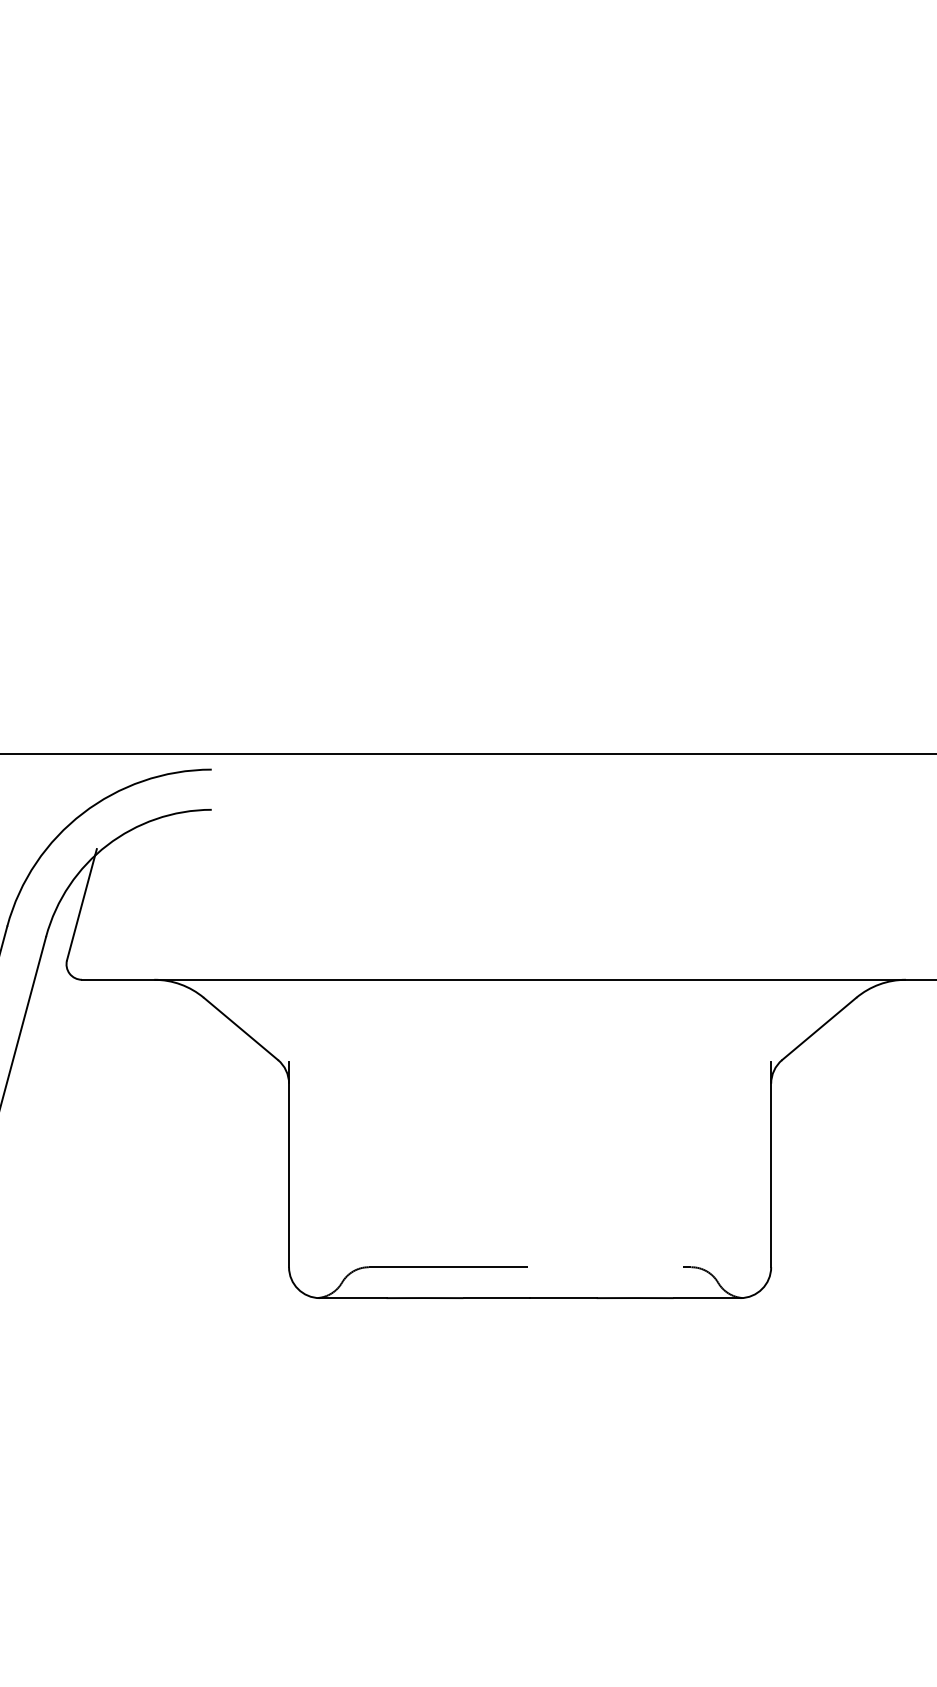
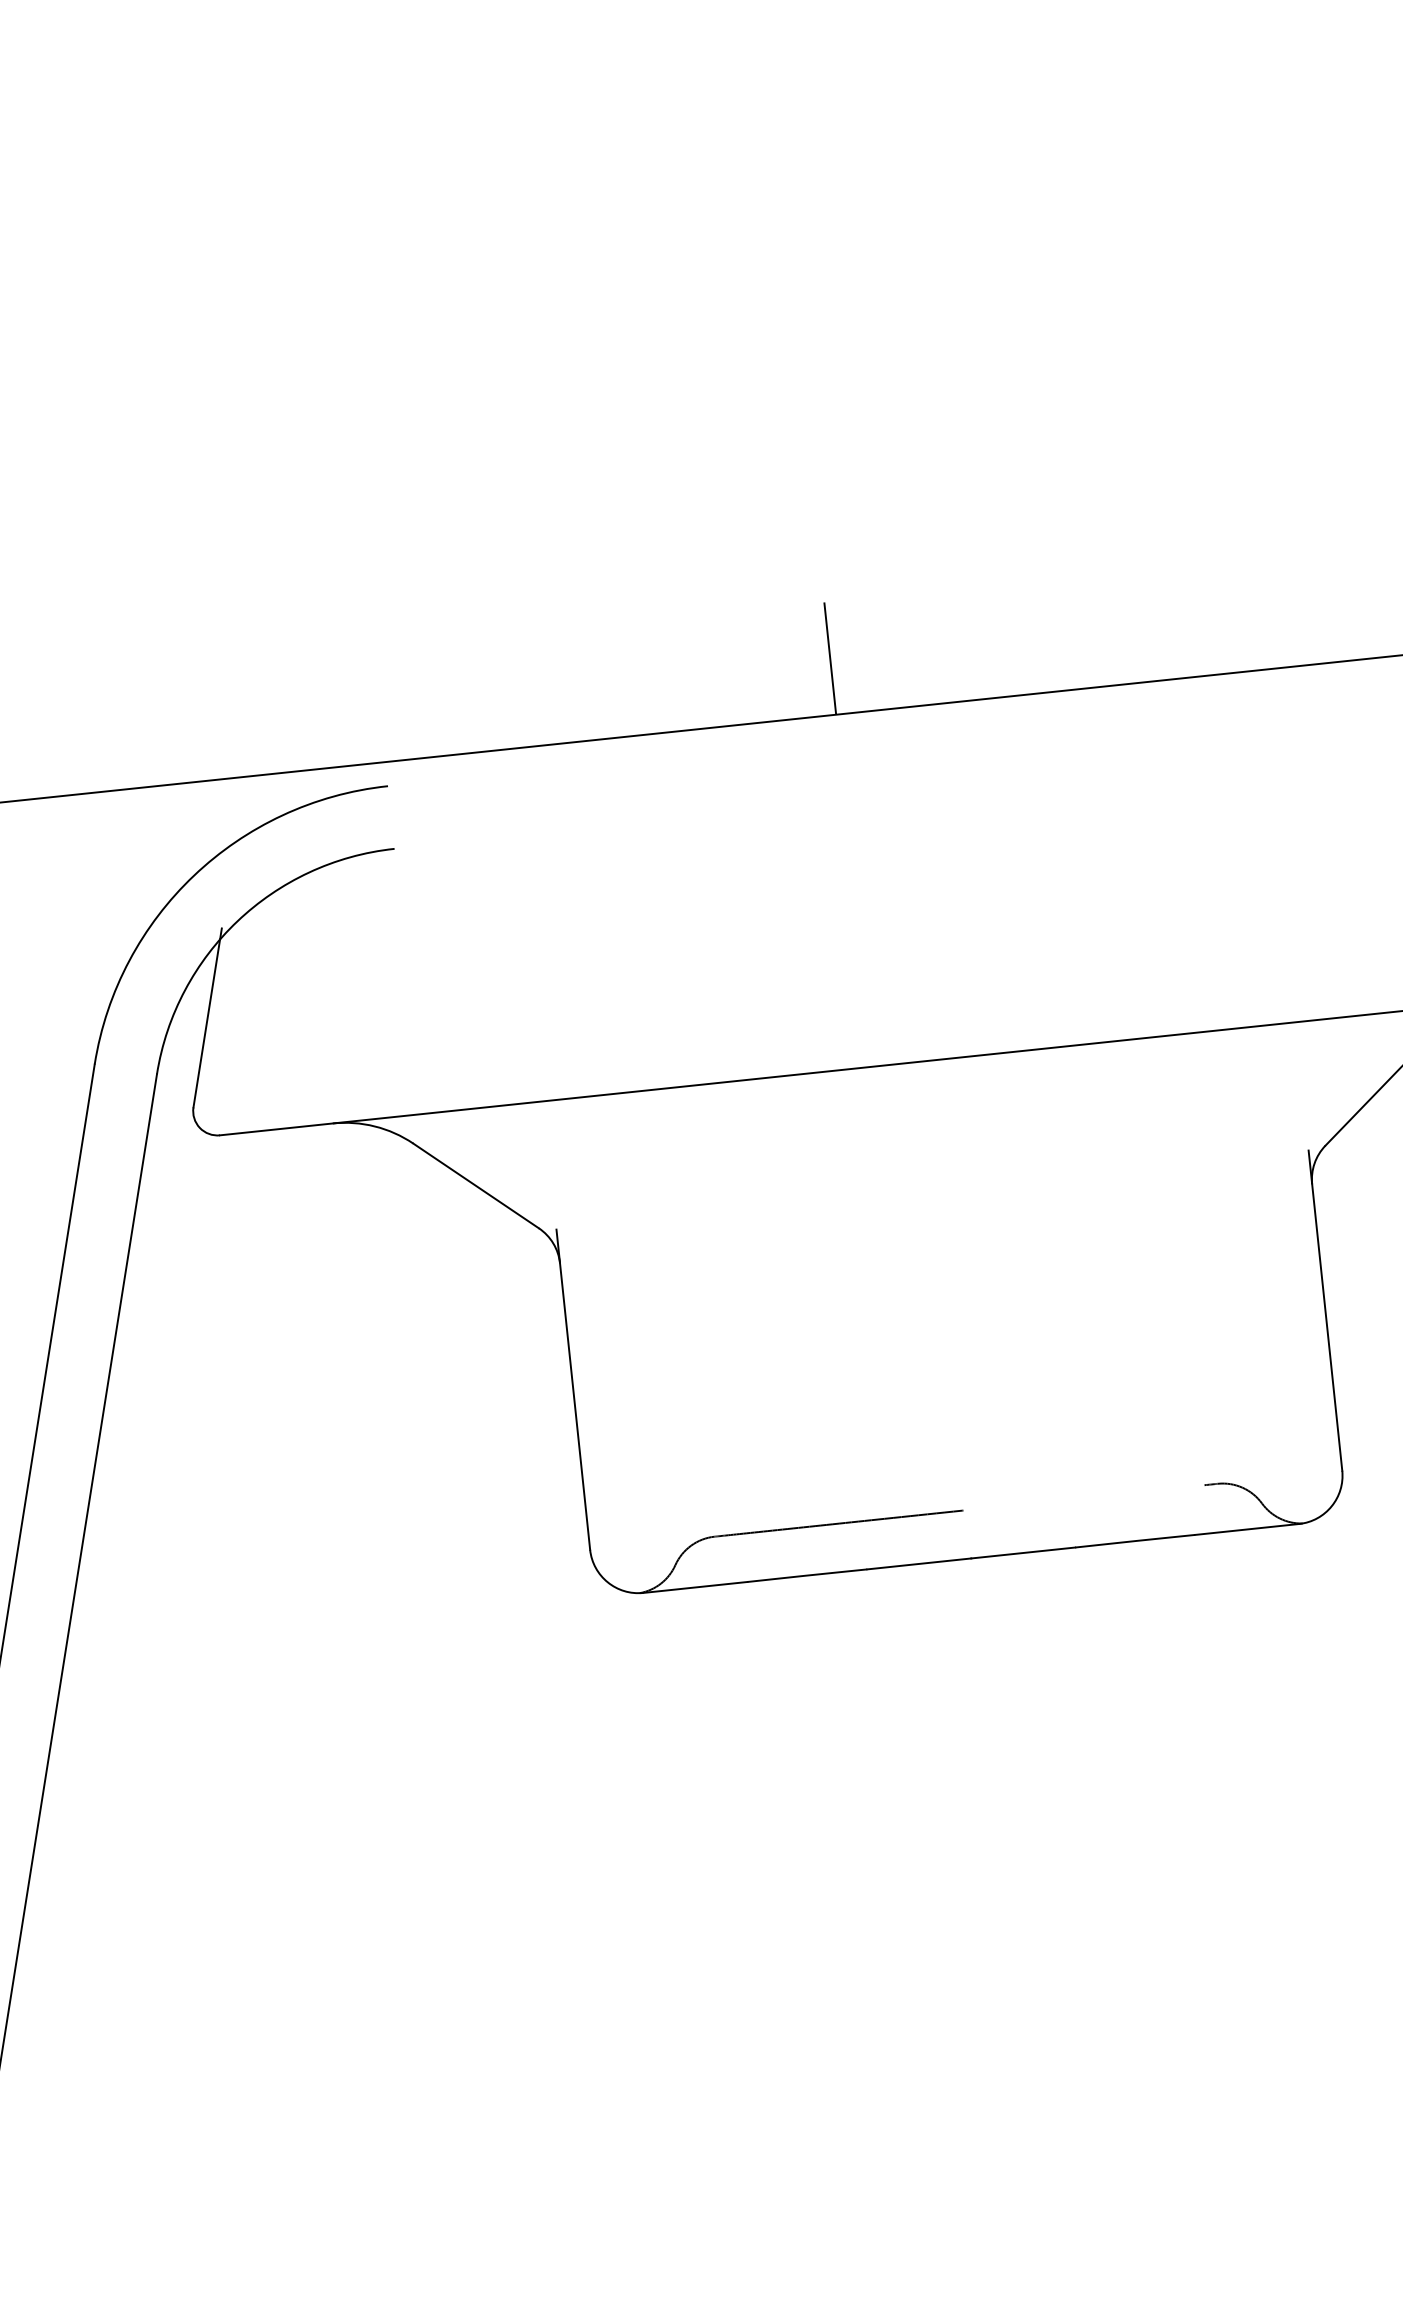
hatch: (500, 718) -> (830, 659), added

